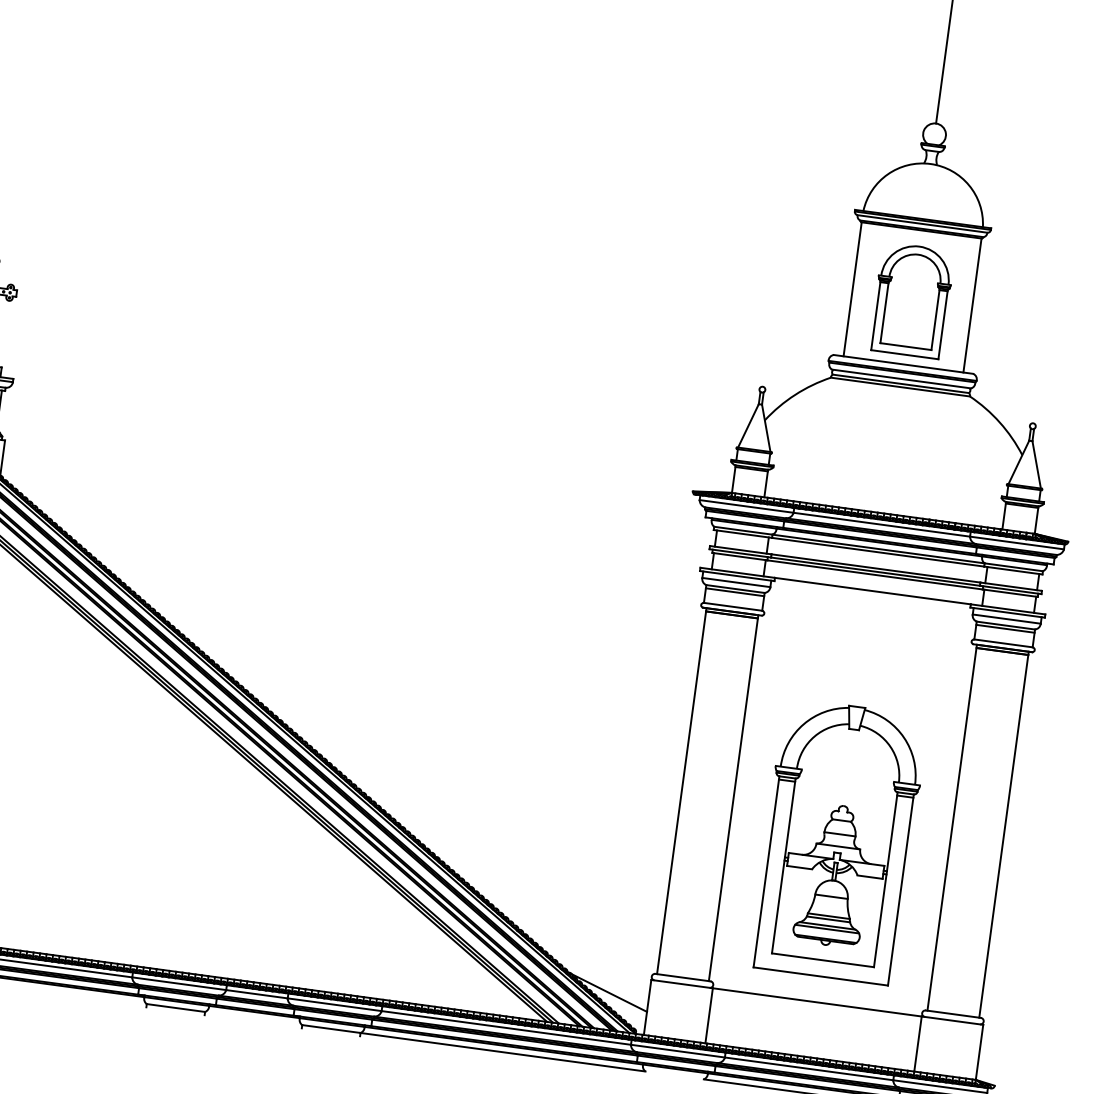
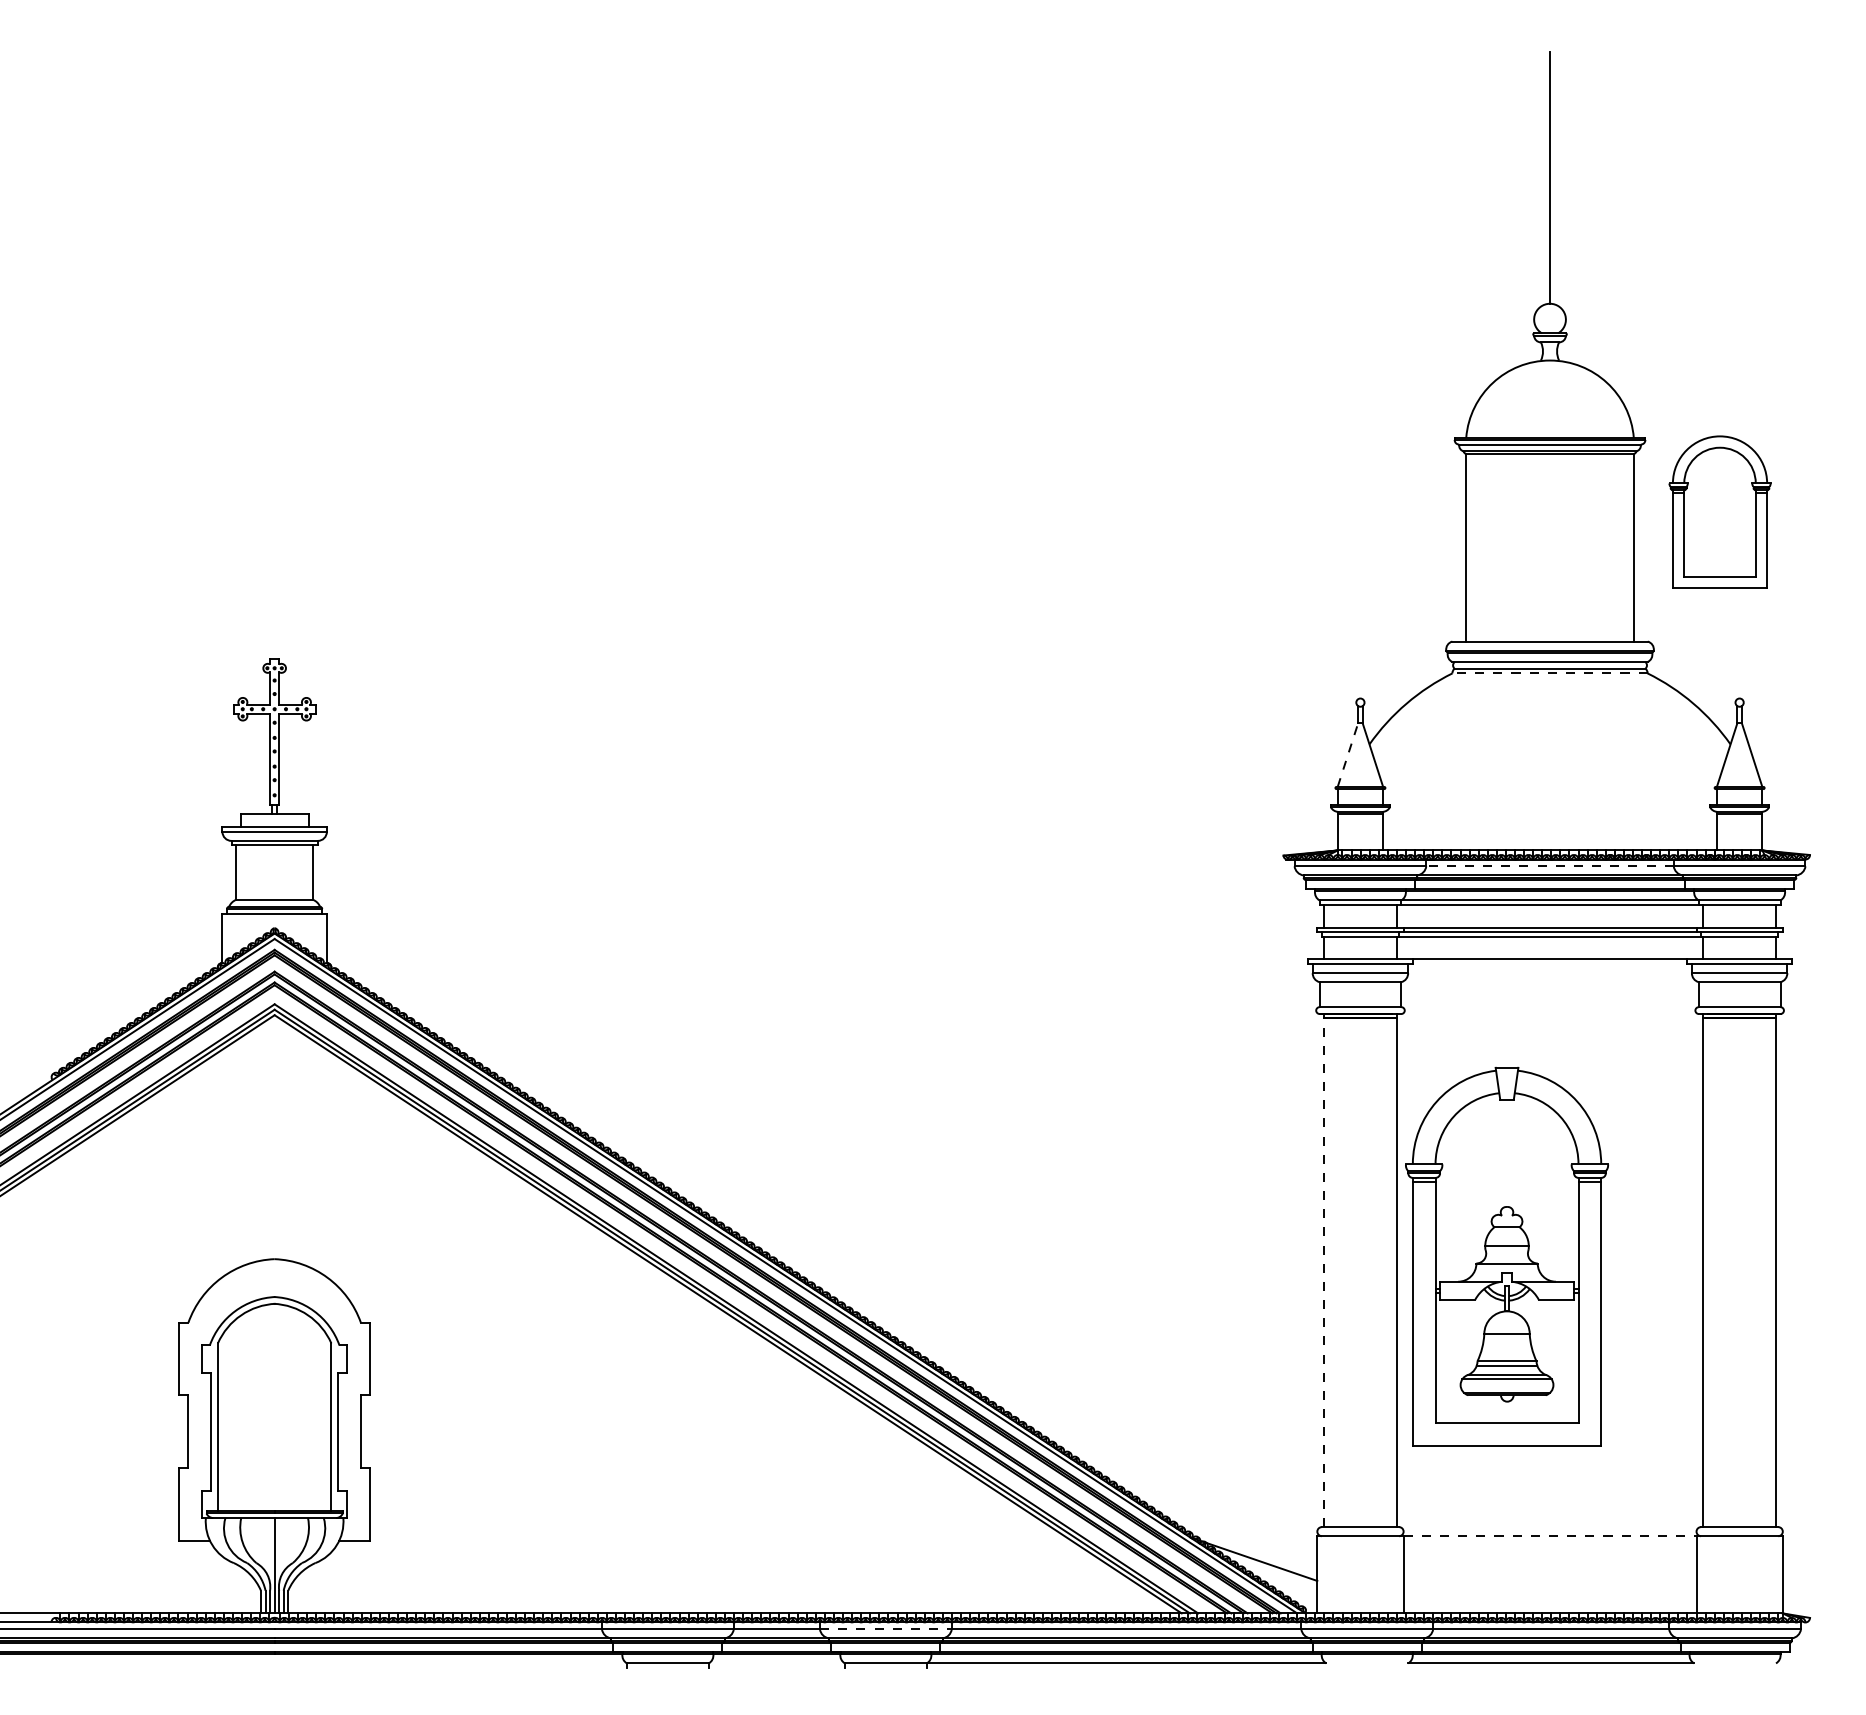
part: (911, 300) -> (1719, 511), moved
line: (900, 387) -> (1550, 673), solid -> dashed
line: (748, 425) -> (1348, 754), solid -> dashed
line: (882, 524) -> (1550, 866), solid -> dashed
line: (735, 592) -> (1360, 986), removed
line: (1005, 628) -> (1739, 986), removed
line: (682, 791) -> (1324, 1270), solid -> dashed
part: (838, 841) -> (1506, 1256), moved
line: (817, 1002) -> (1550, 1536), solid -> dashed
line: (334, 1004) -> (885, 1629), solid -> dashed

